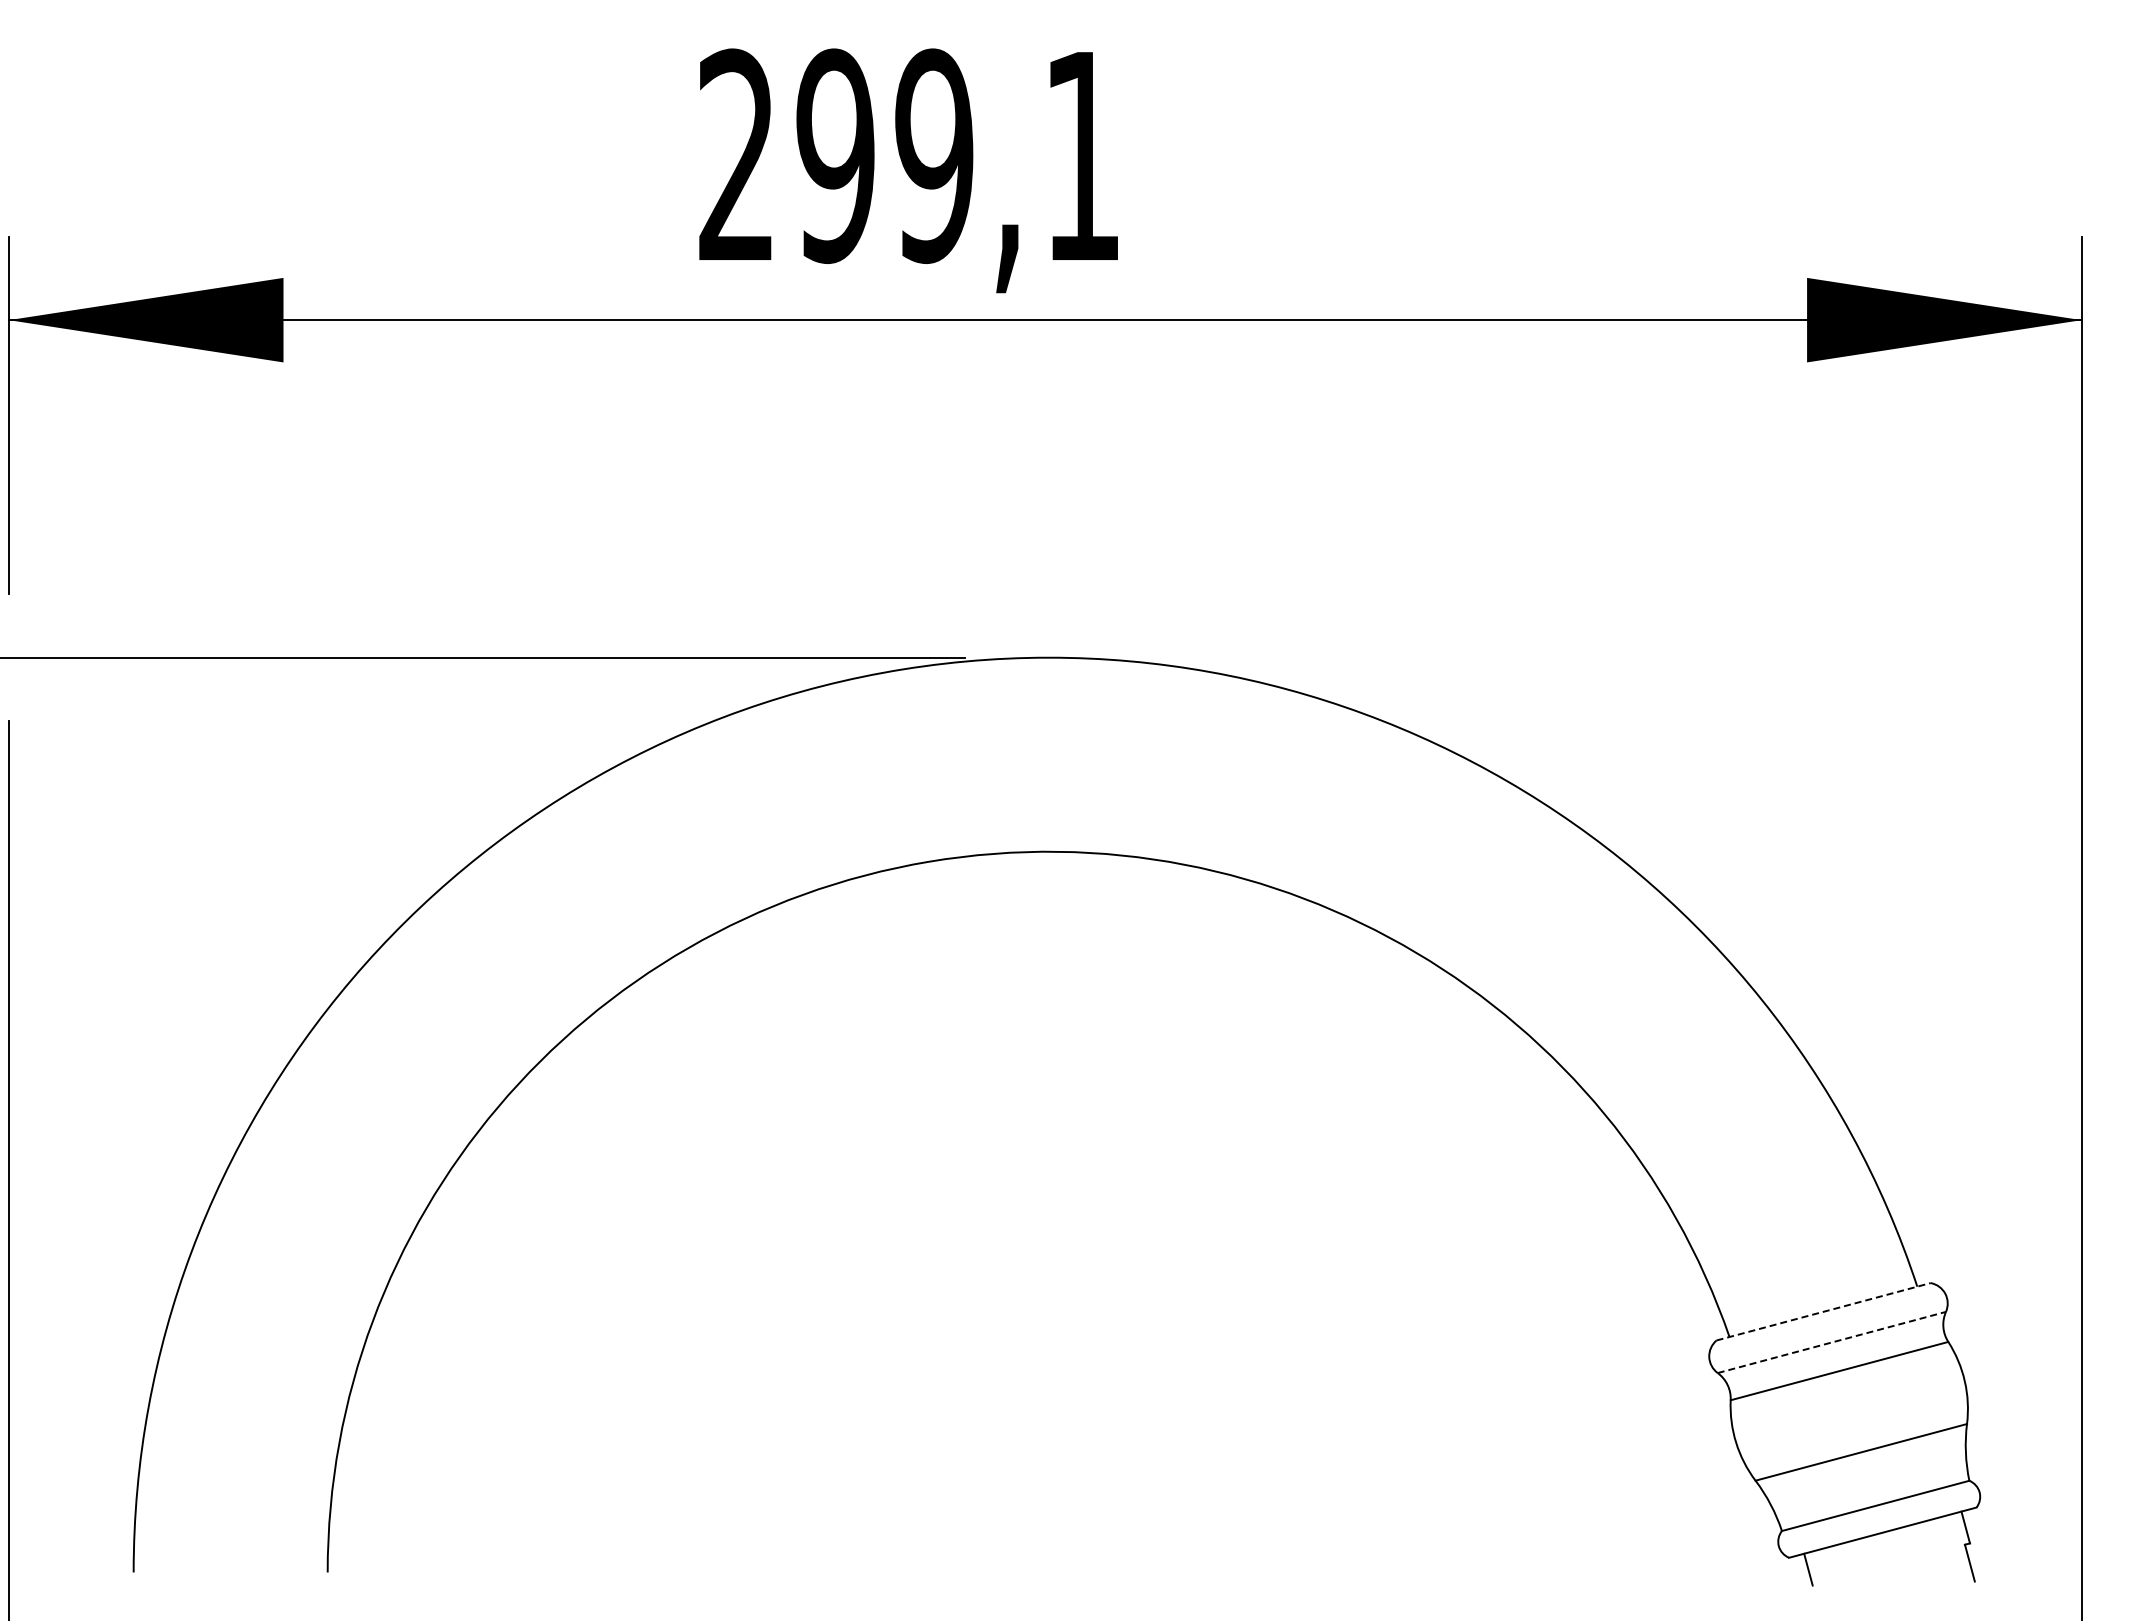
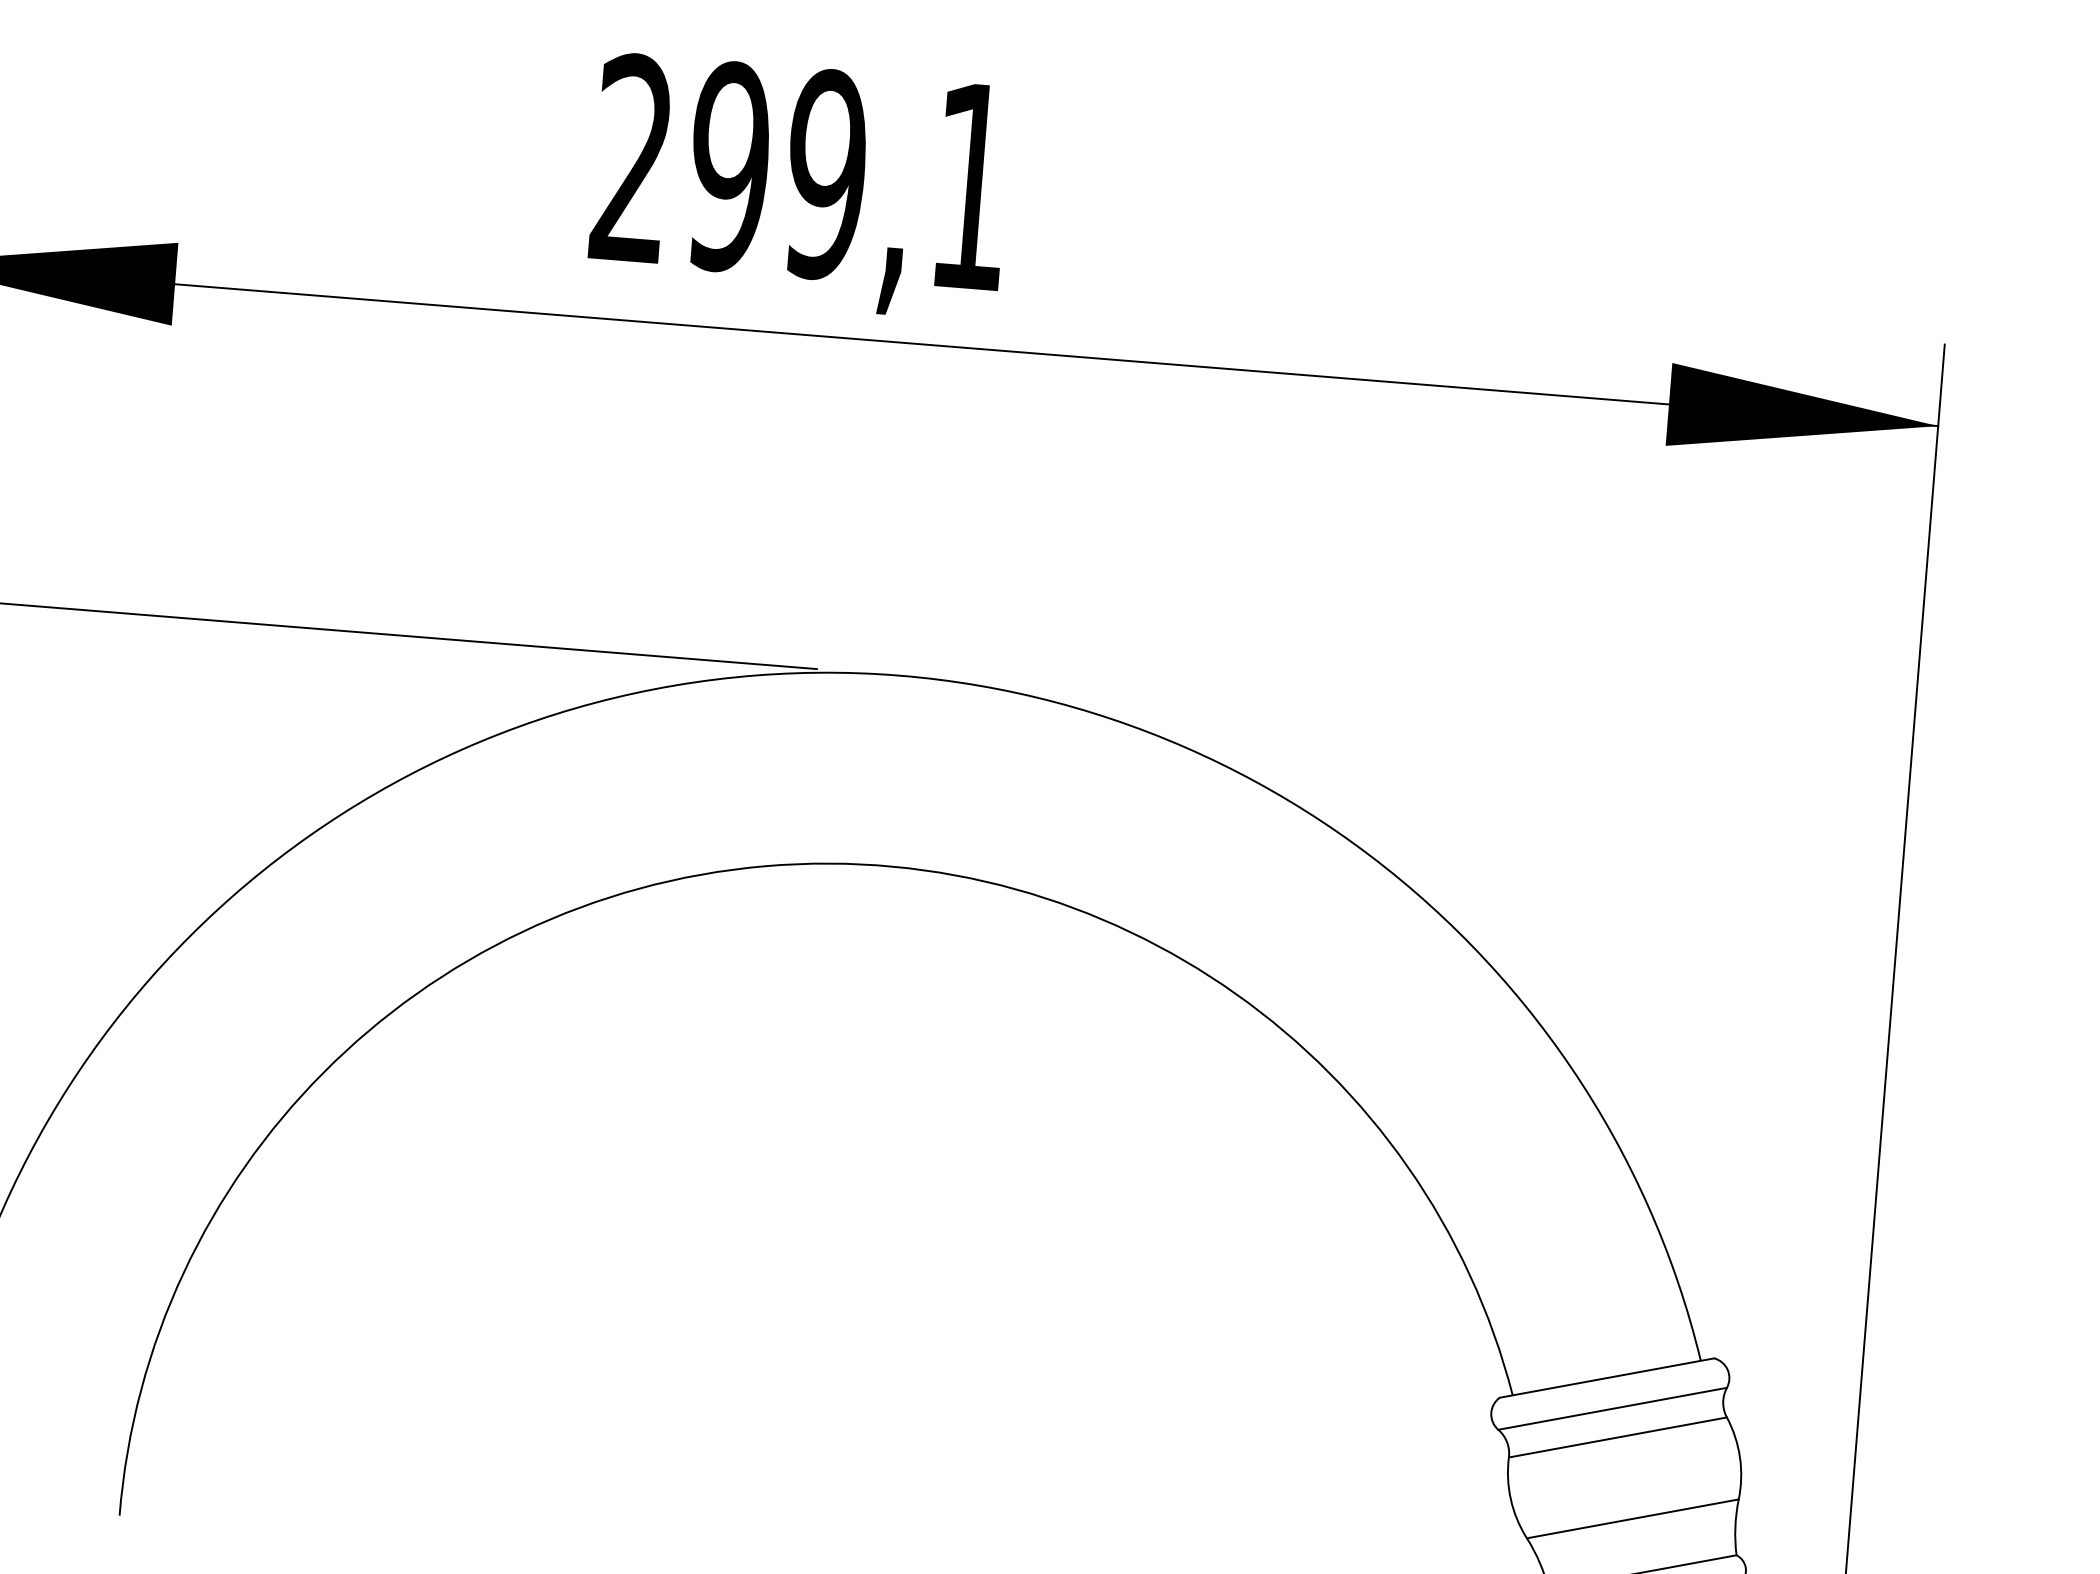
line: (1823, 1311) -> (1606, 1377), dashed -> solid
line: (1832, 1342) -> (1613, 1408), dashed -> solid

